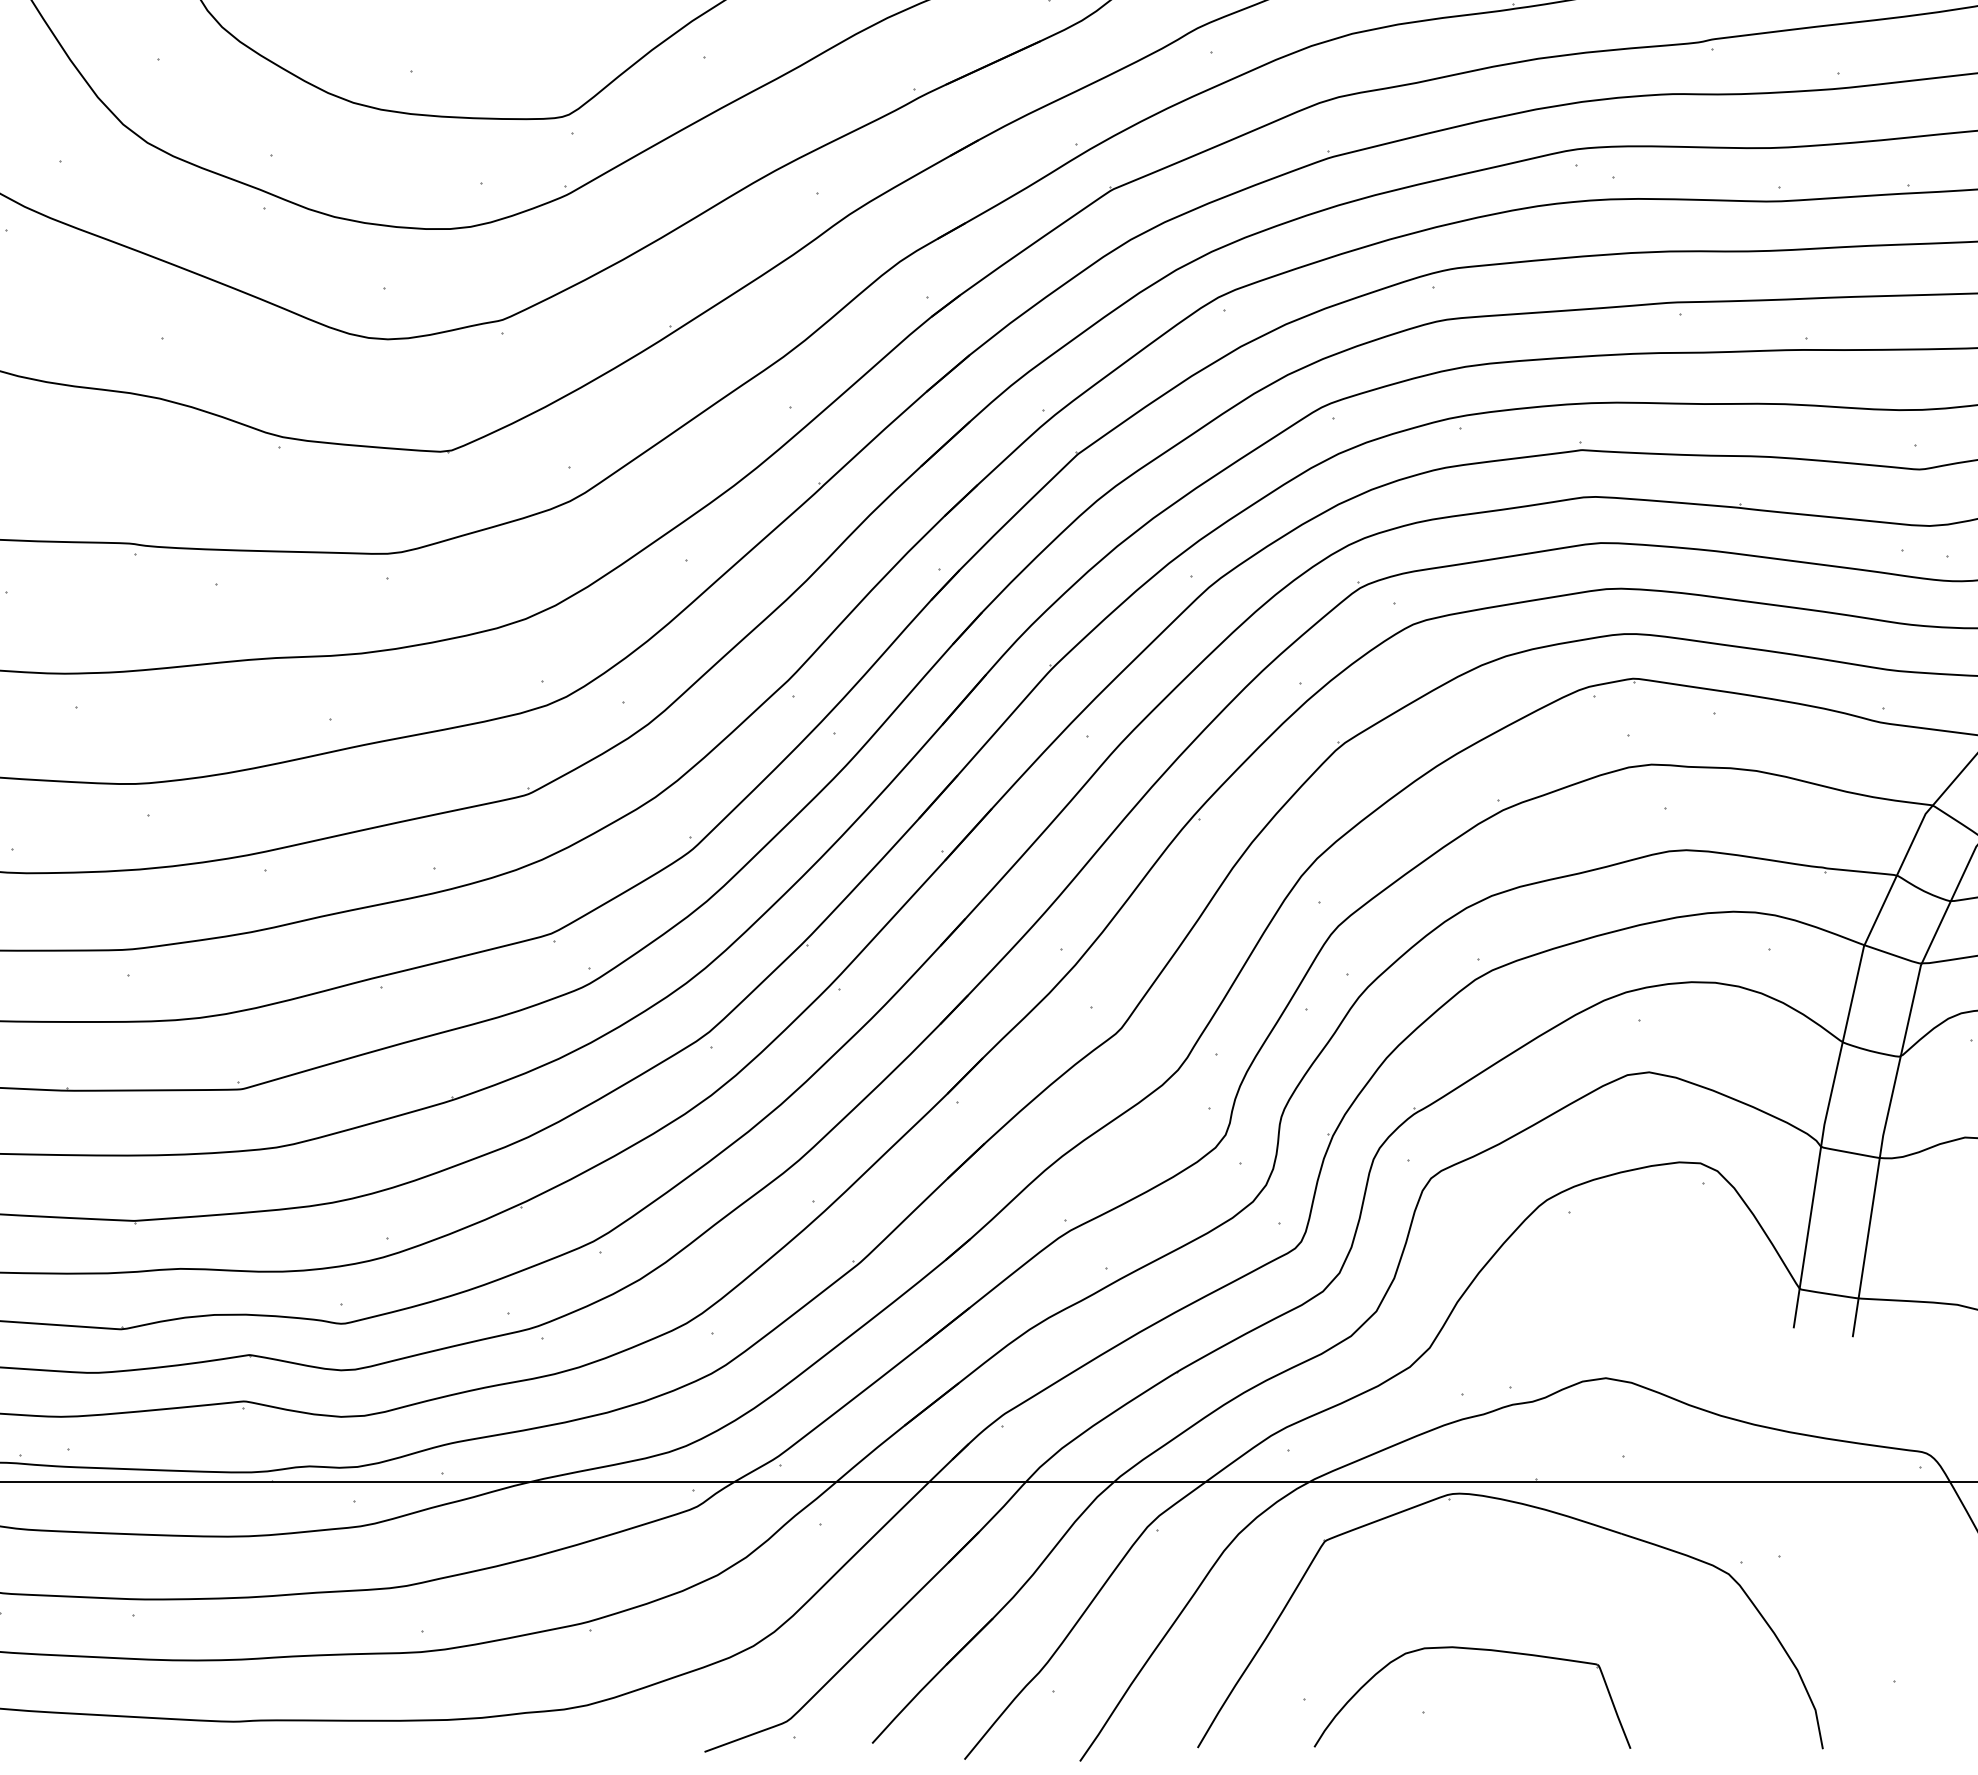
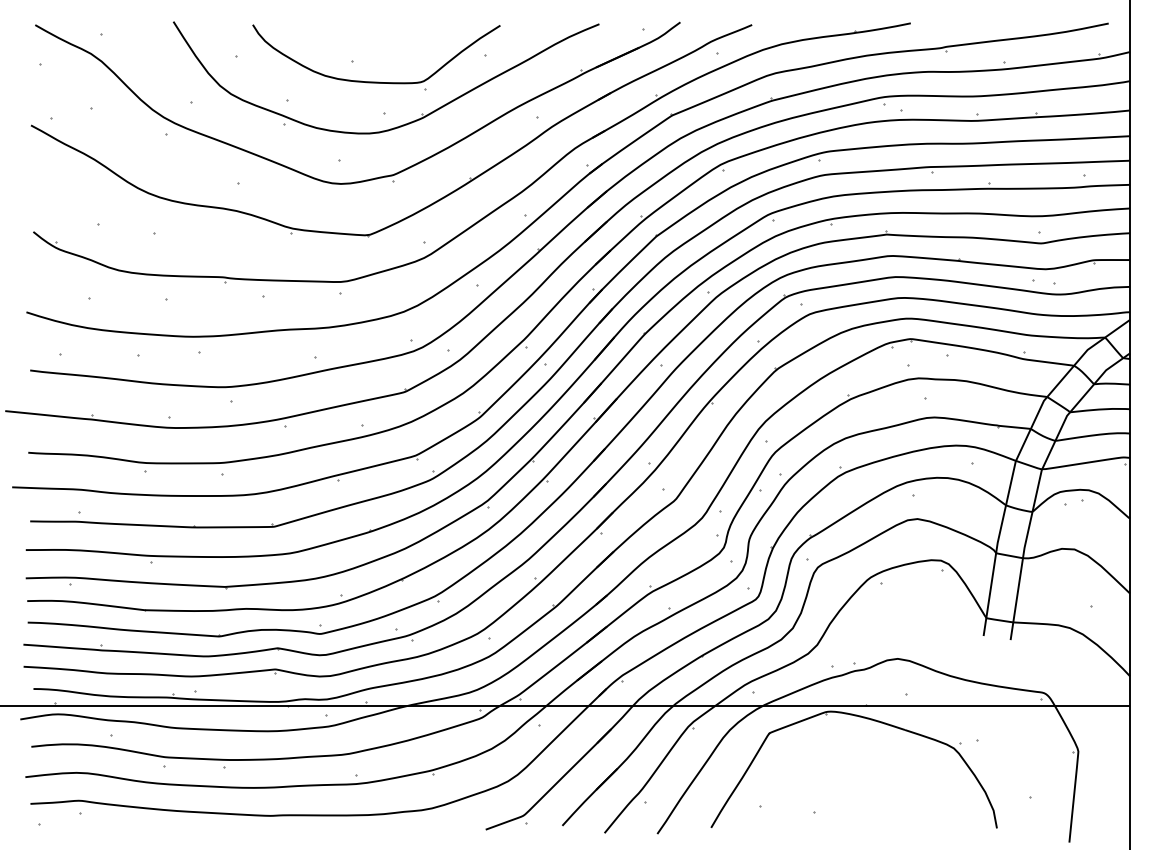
part: (1471, 1650) -> (836, 783), removed

